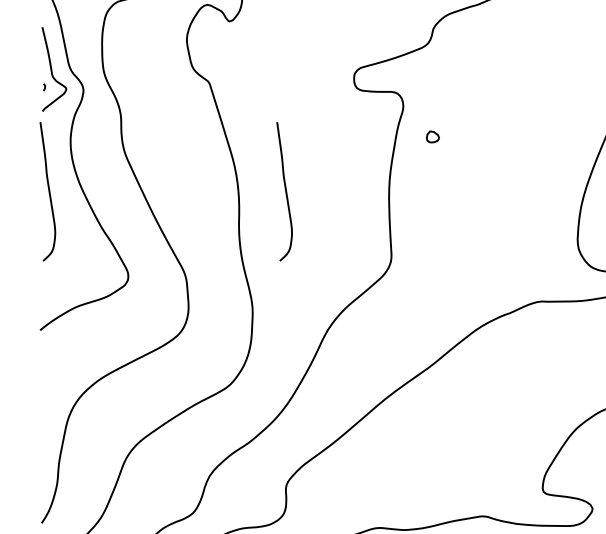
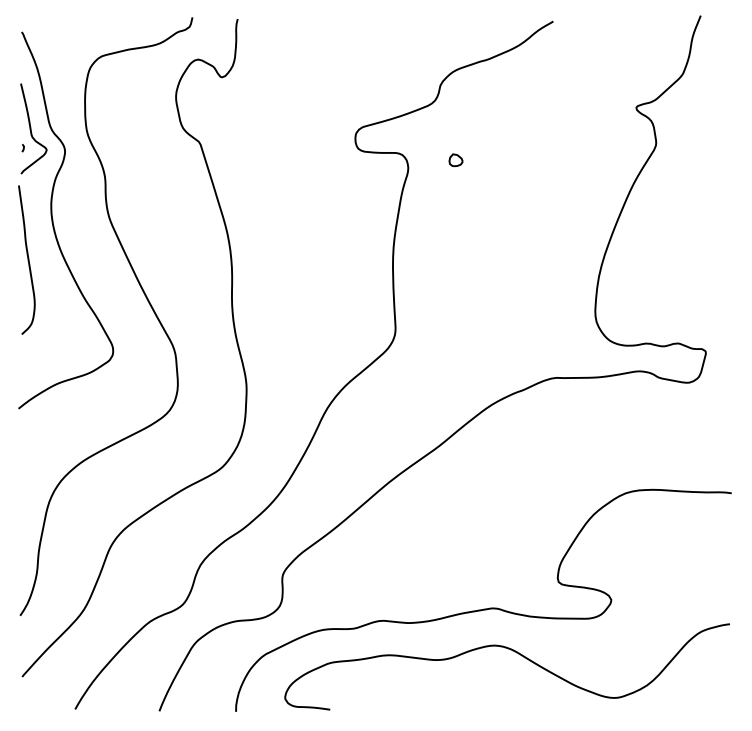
part: (432, 137) -> (455, 160), moved
curve: (285, 191) -> (281, 259), removed

